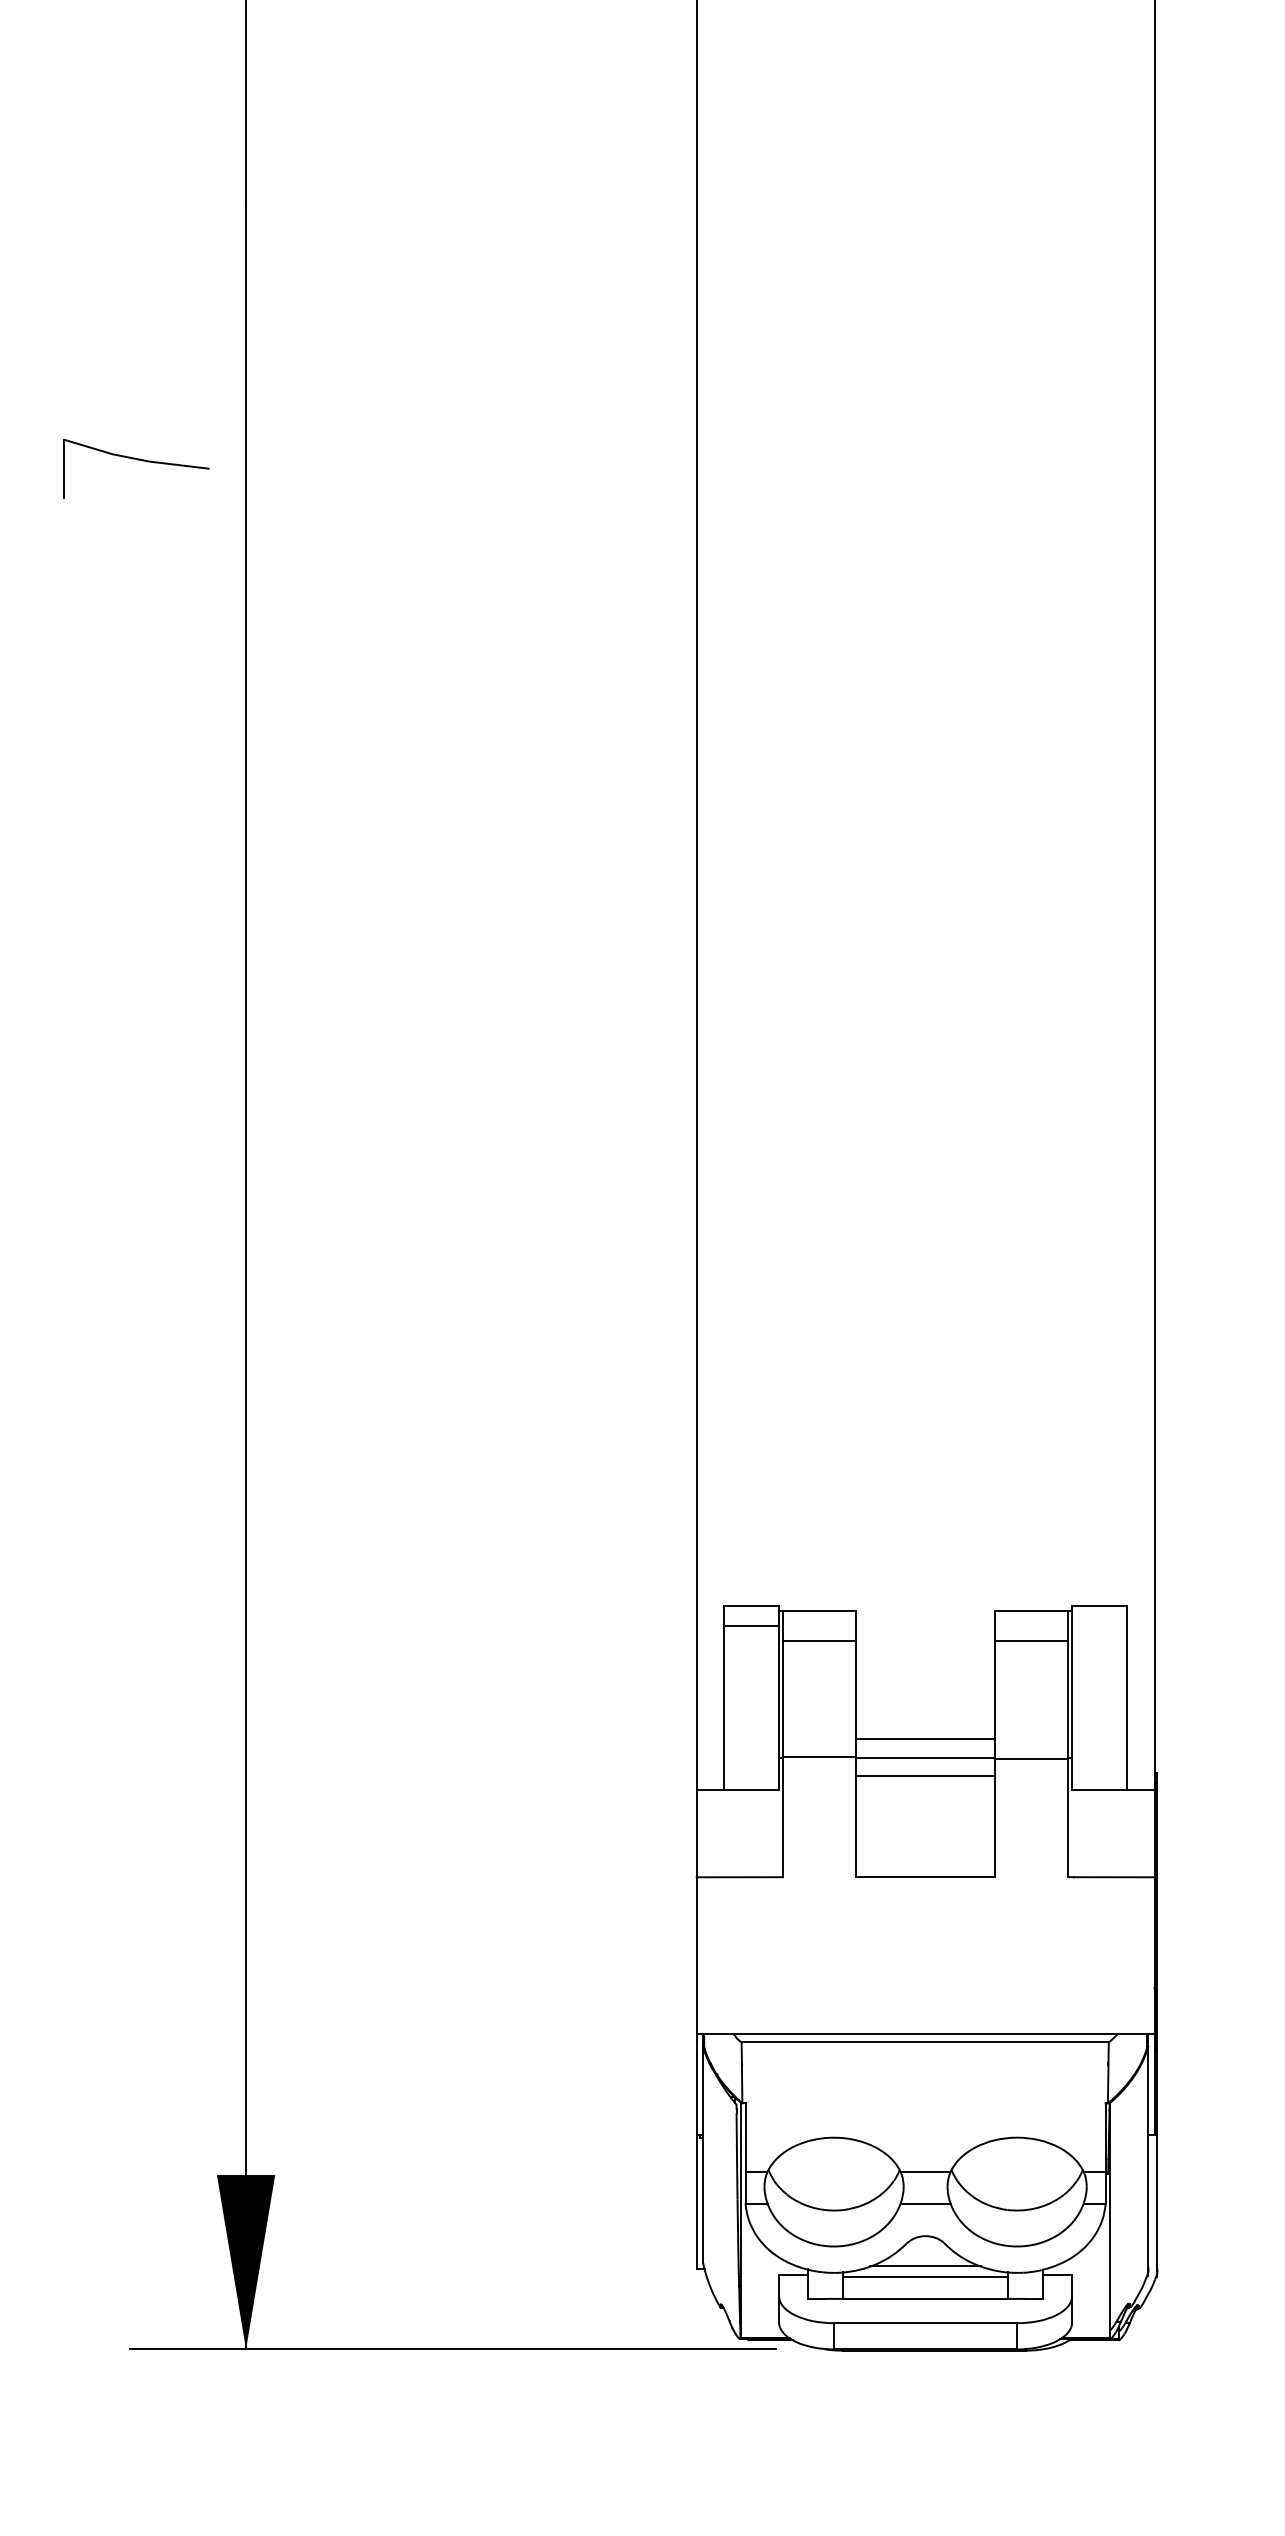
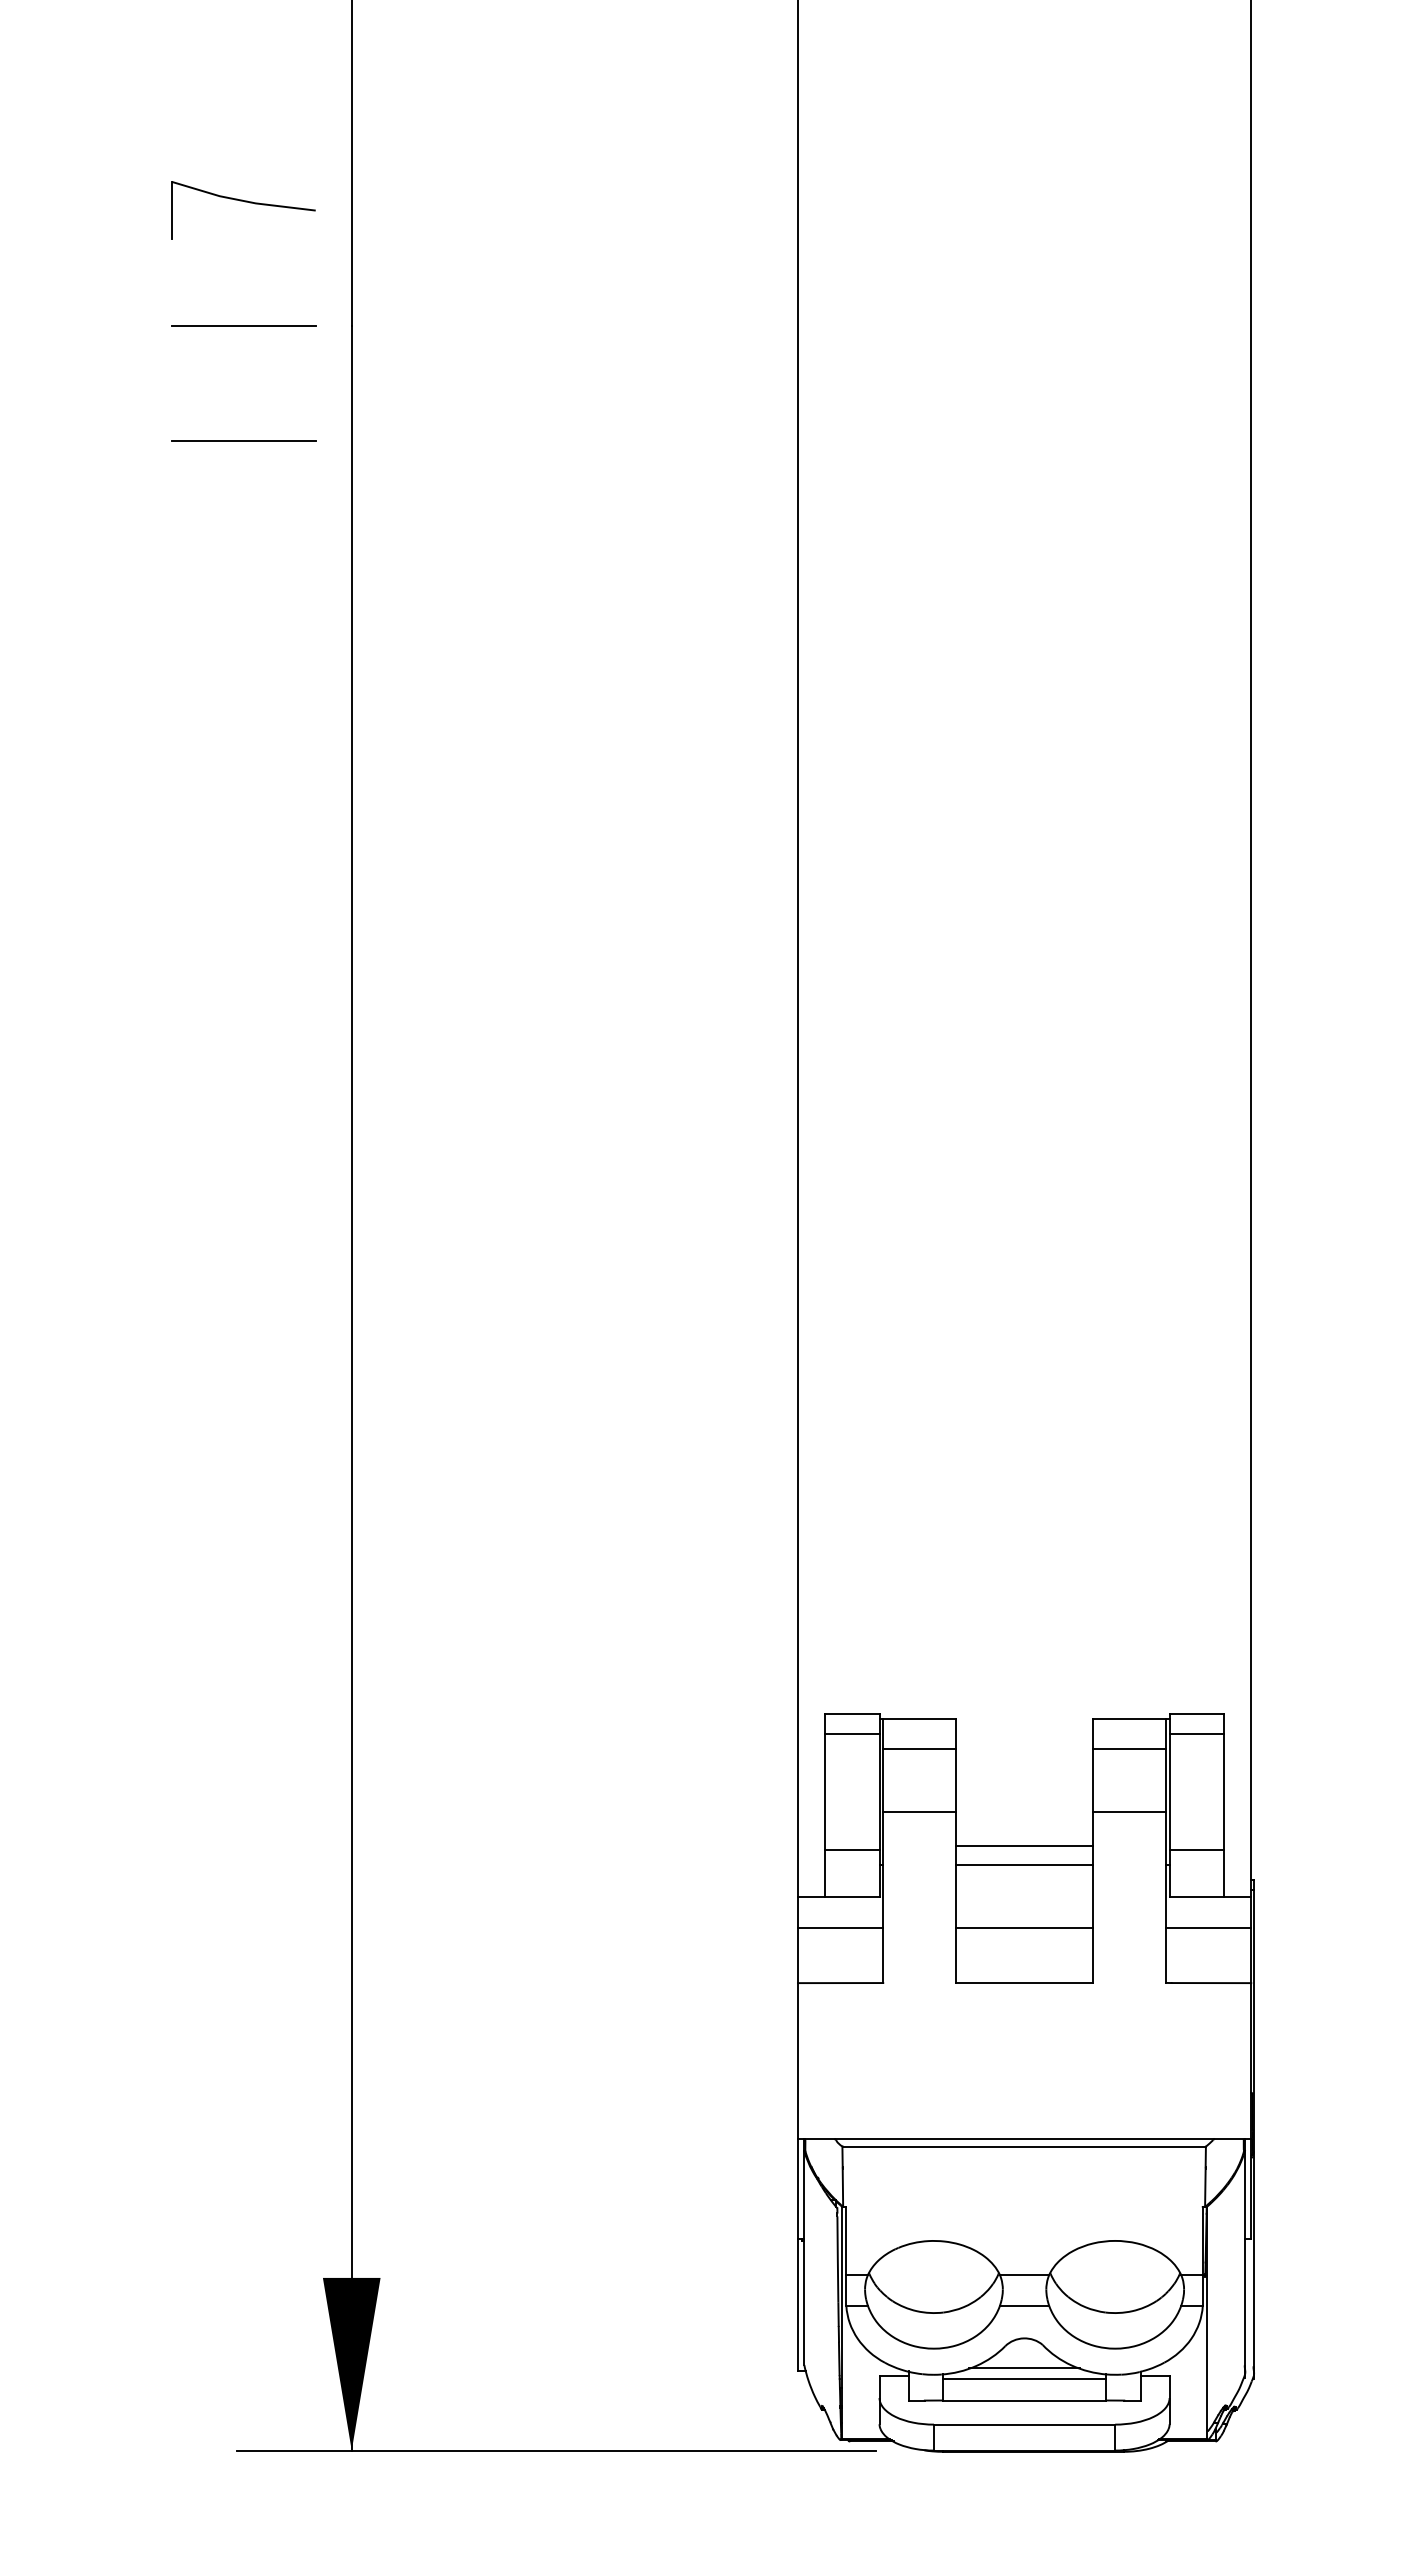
line: (136, 203) -> (243, 325), added
line: (136, 319) -> (243, 440), added
part: (137, 460) -> (244, 202), moved
line: (1099, 1626) -> (1196, 1734), added
line: (751, 1743) -> (852, 1850), added
line: (1099, 1743) -> (1196, 1850), added
line: (819, 1757) -> (919, 1812), moved
line: (1031, 1759) -> (1129, 1812), moved
line: (925, 1775) -> (1024, 1927), moved
line: (739, 1821) -> (840, 1927), added
line: (1111, 1821) -> (1208, 1927), added

